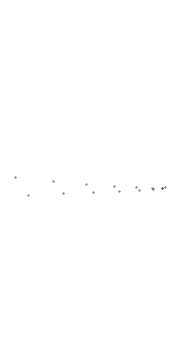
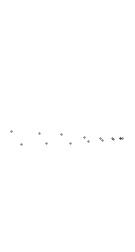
part: (90, 187) -> (66, 138), size x1.6

